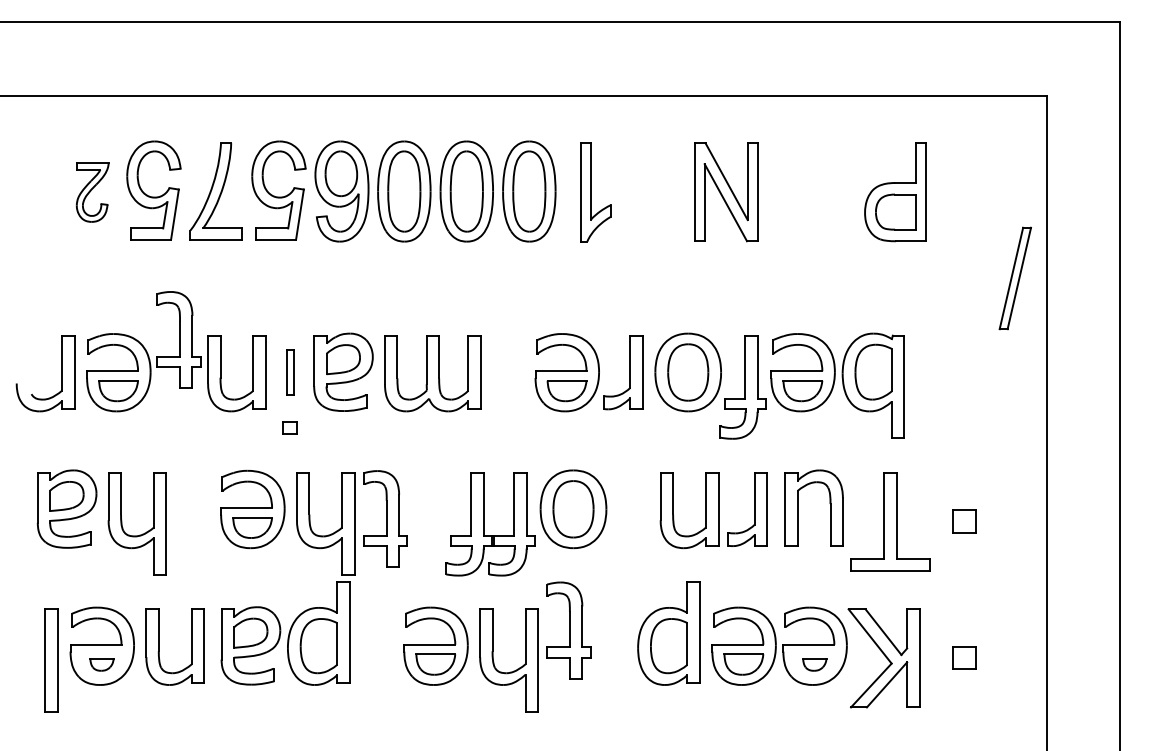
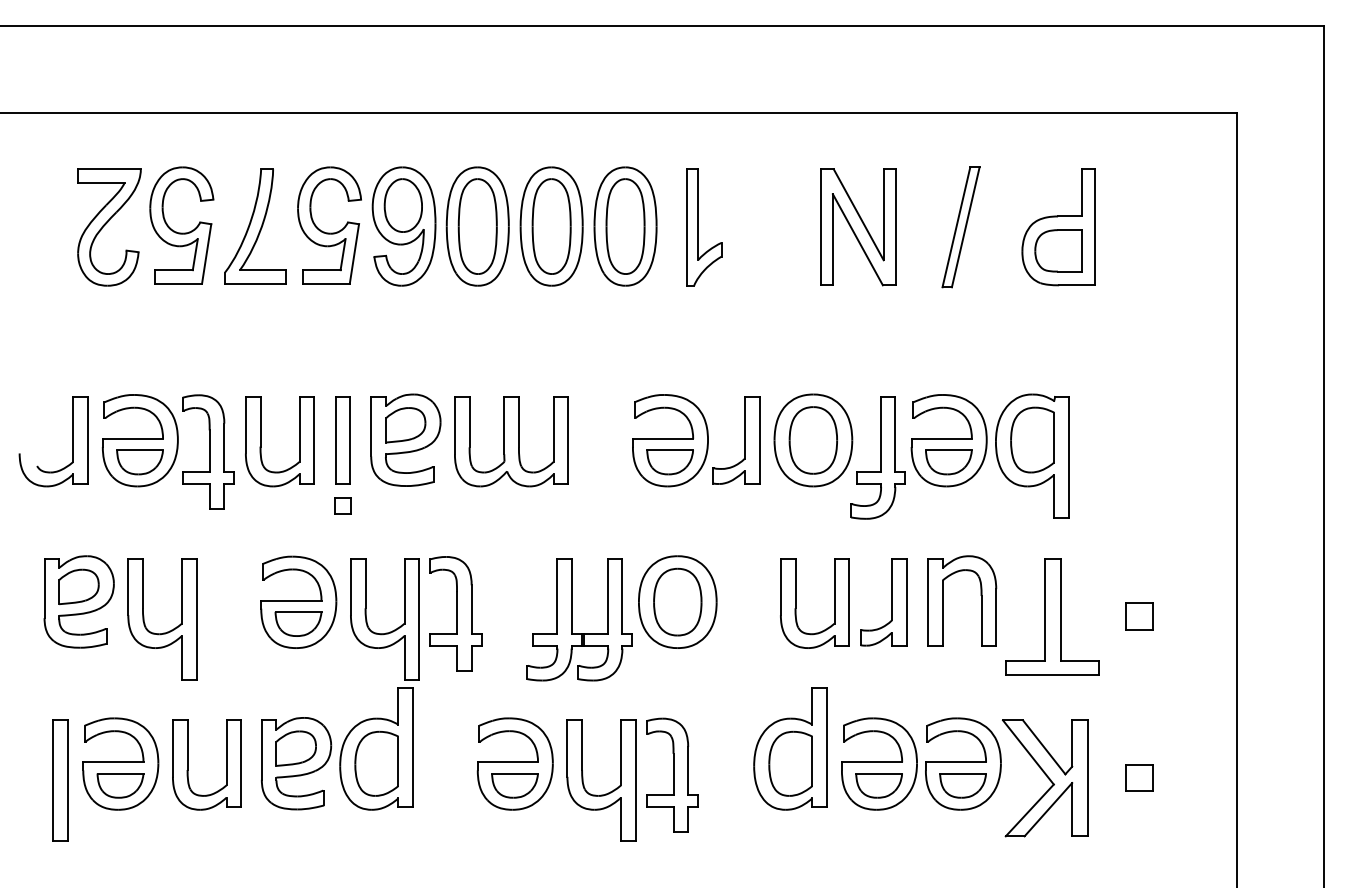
part: (92, 192) -> (109, 227), size x1.67
part: (1014, 278) -> (960, 227), moved
part: (179, 339) -> (208, 451), moved
part: (289, 372) -> (342, 440), size x1.67
part: (569, 629) -> (672, 774), moved
part: (102, 664) -> (120, 785), size x1.67
part: (814, 664) -> (962, 785), size x1.67

